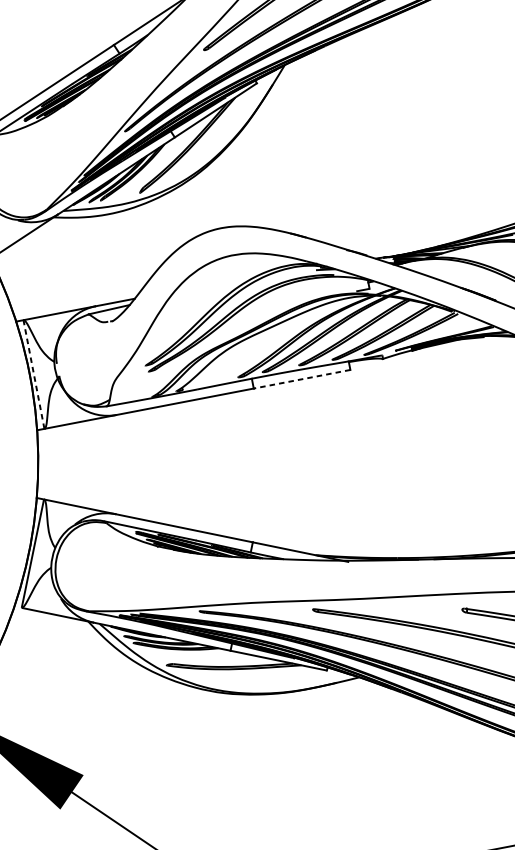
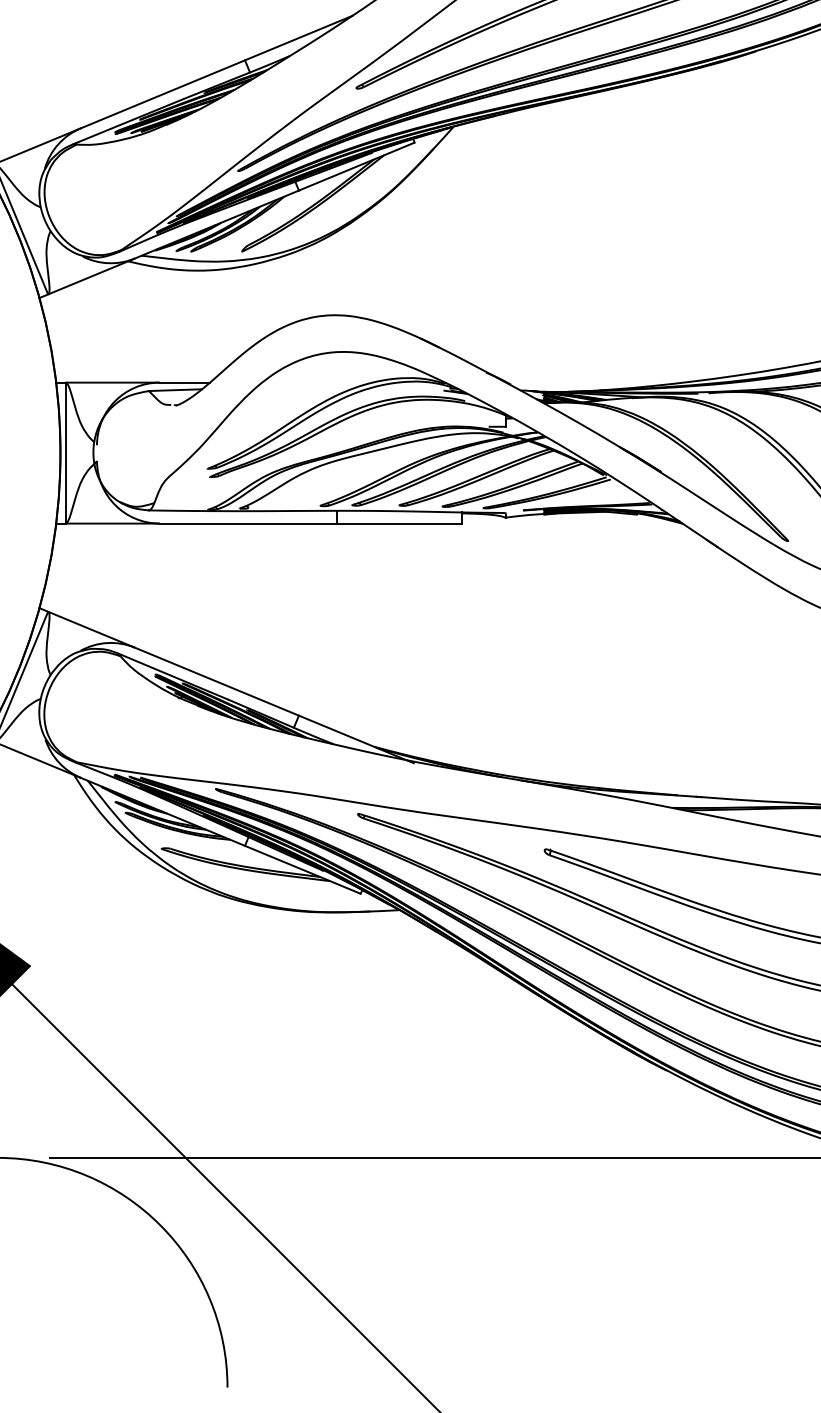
line: (33, 374) -> (65, 452), dashed -> solid
line: (301, 379) -> (399, 523), dashed -> solid

